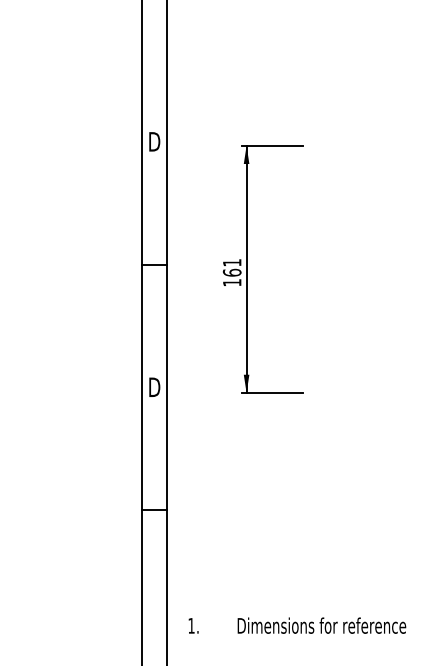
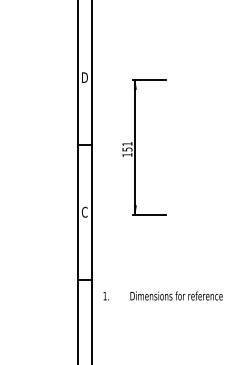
text: (232, 272) -> (127, 149), 161 -> 151
text: (153, 385) -> (84, 211), D -> C
text: (296, 624) -> (162, 295), moved

